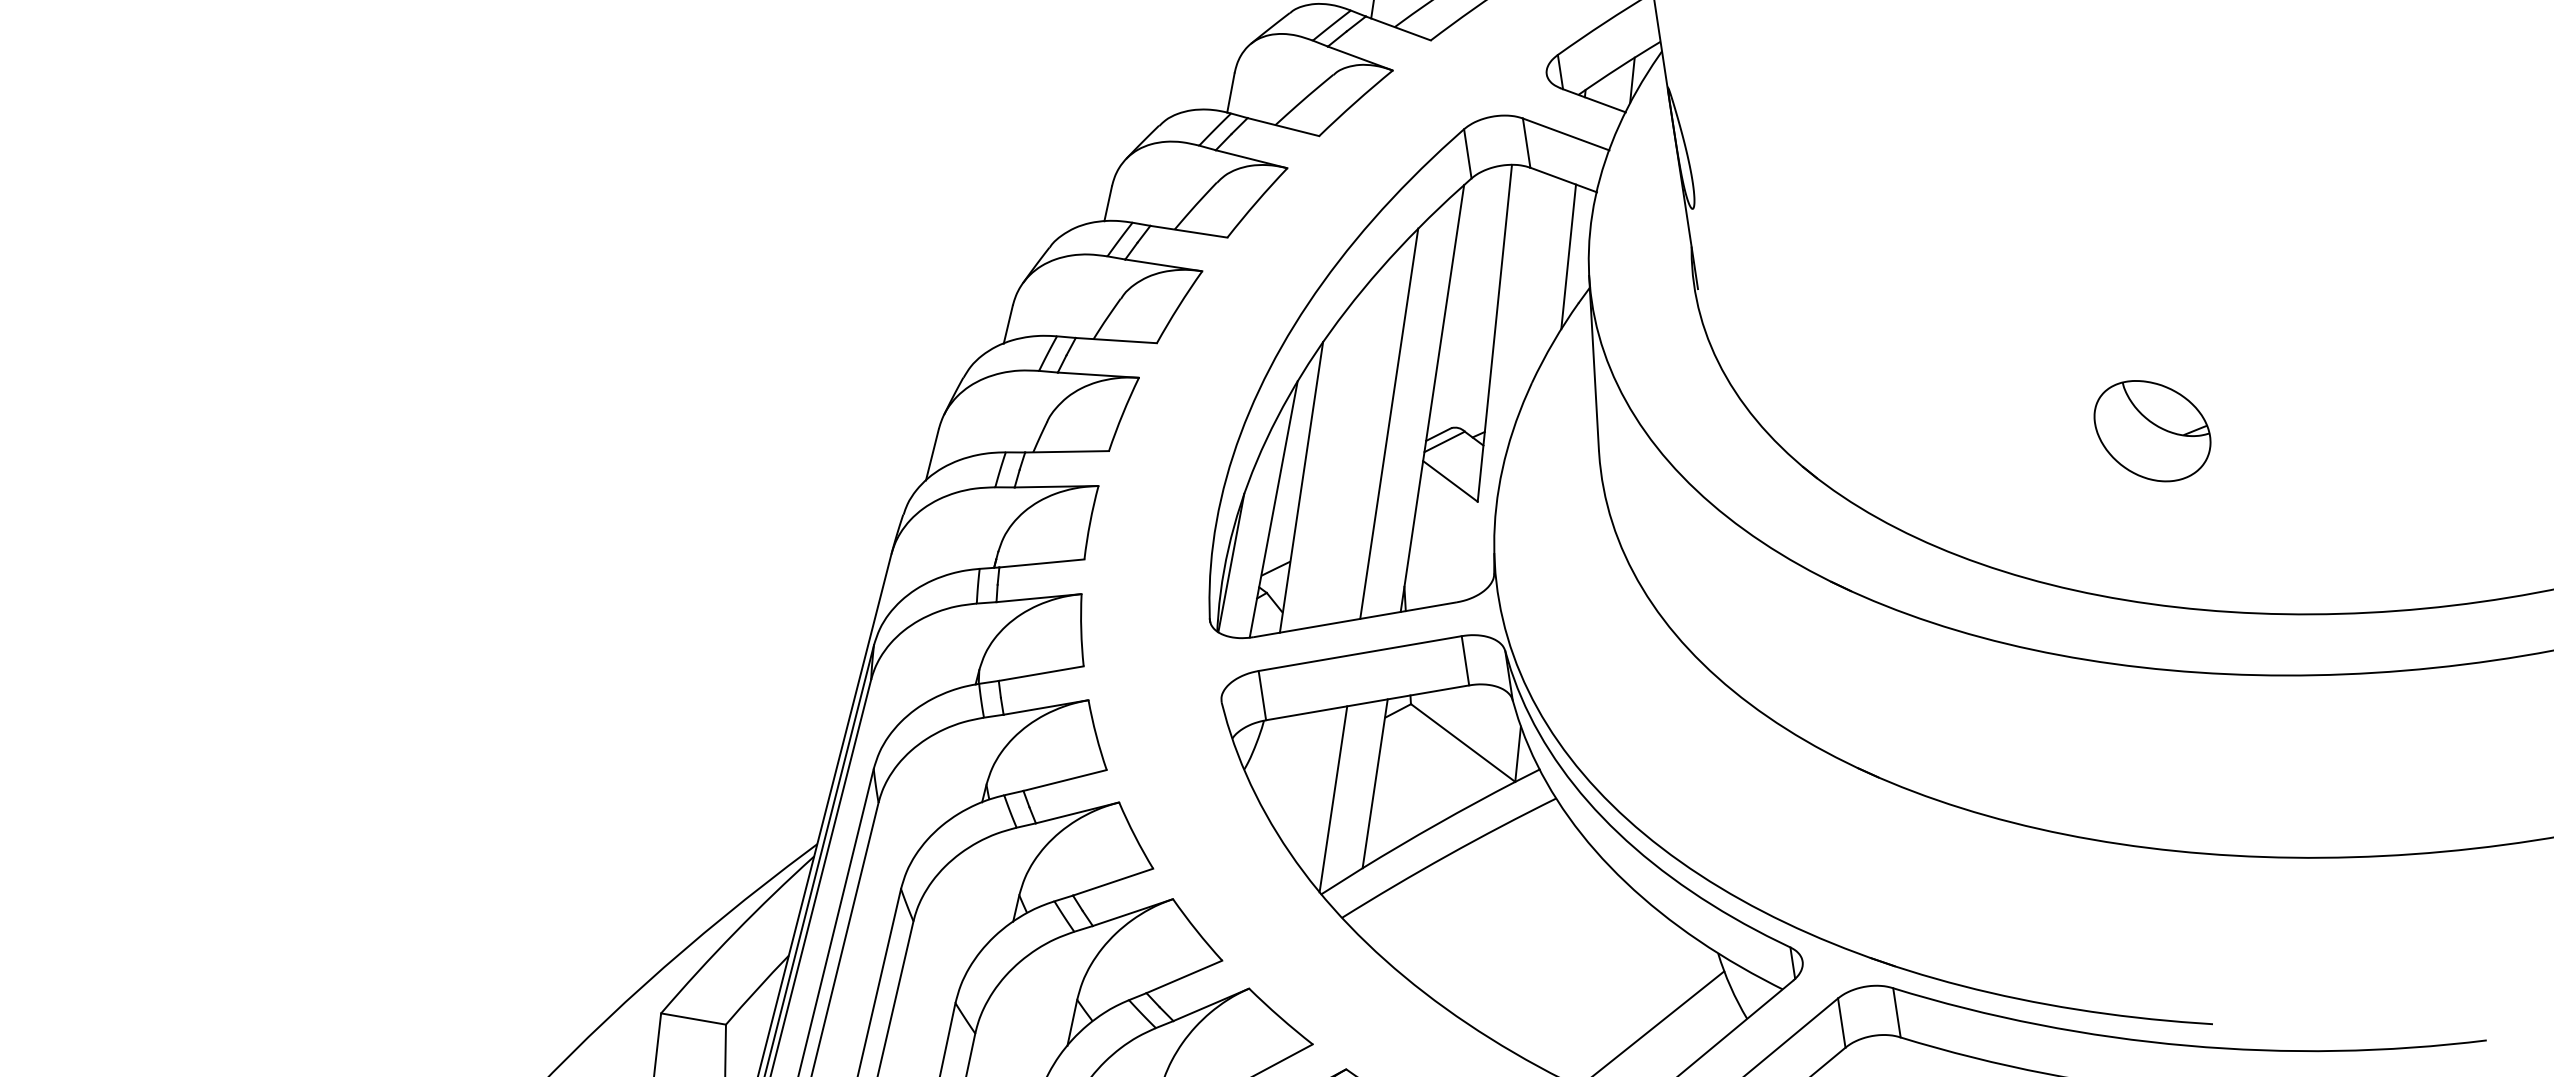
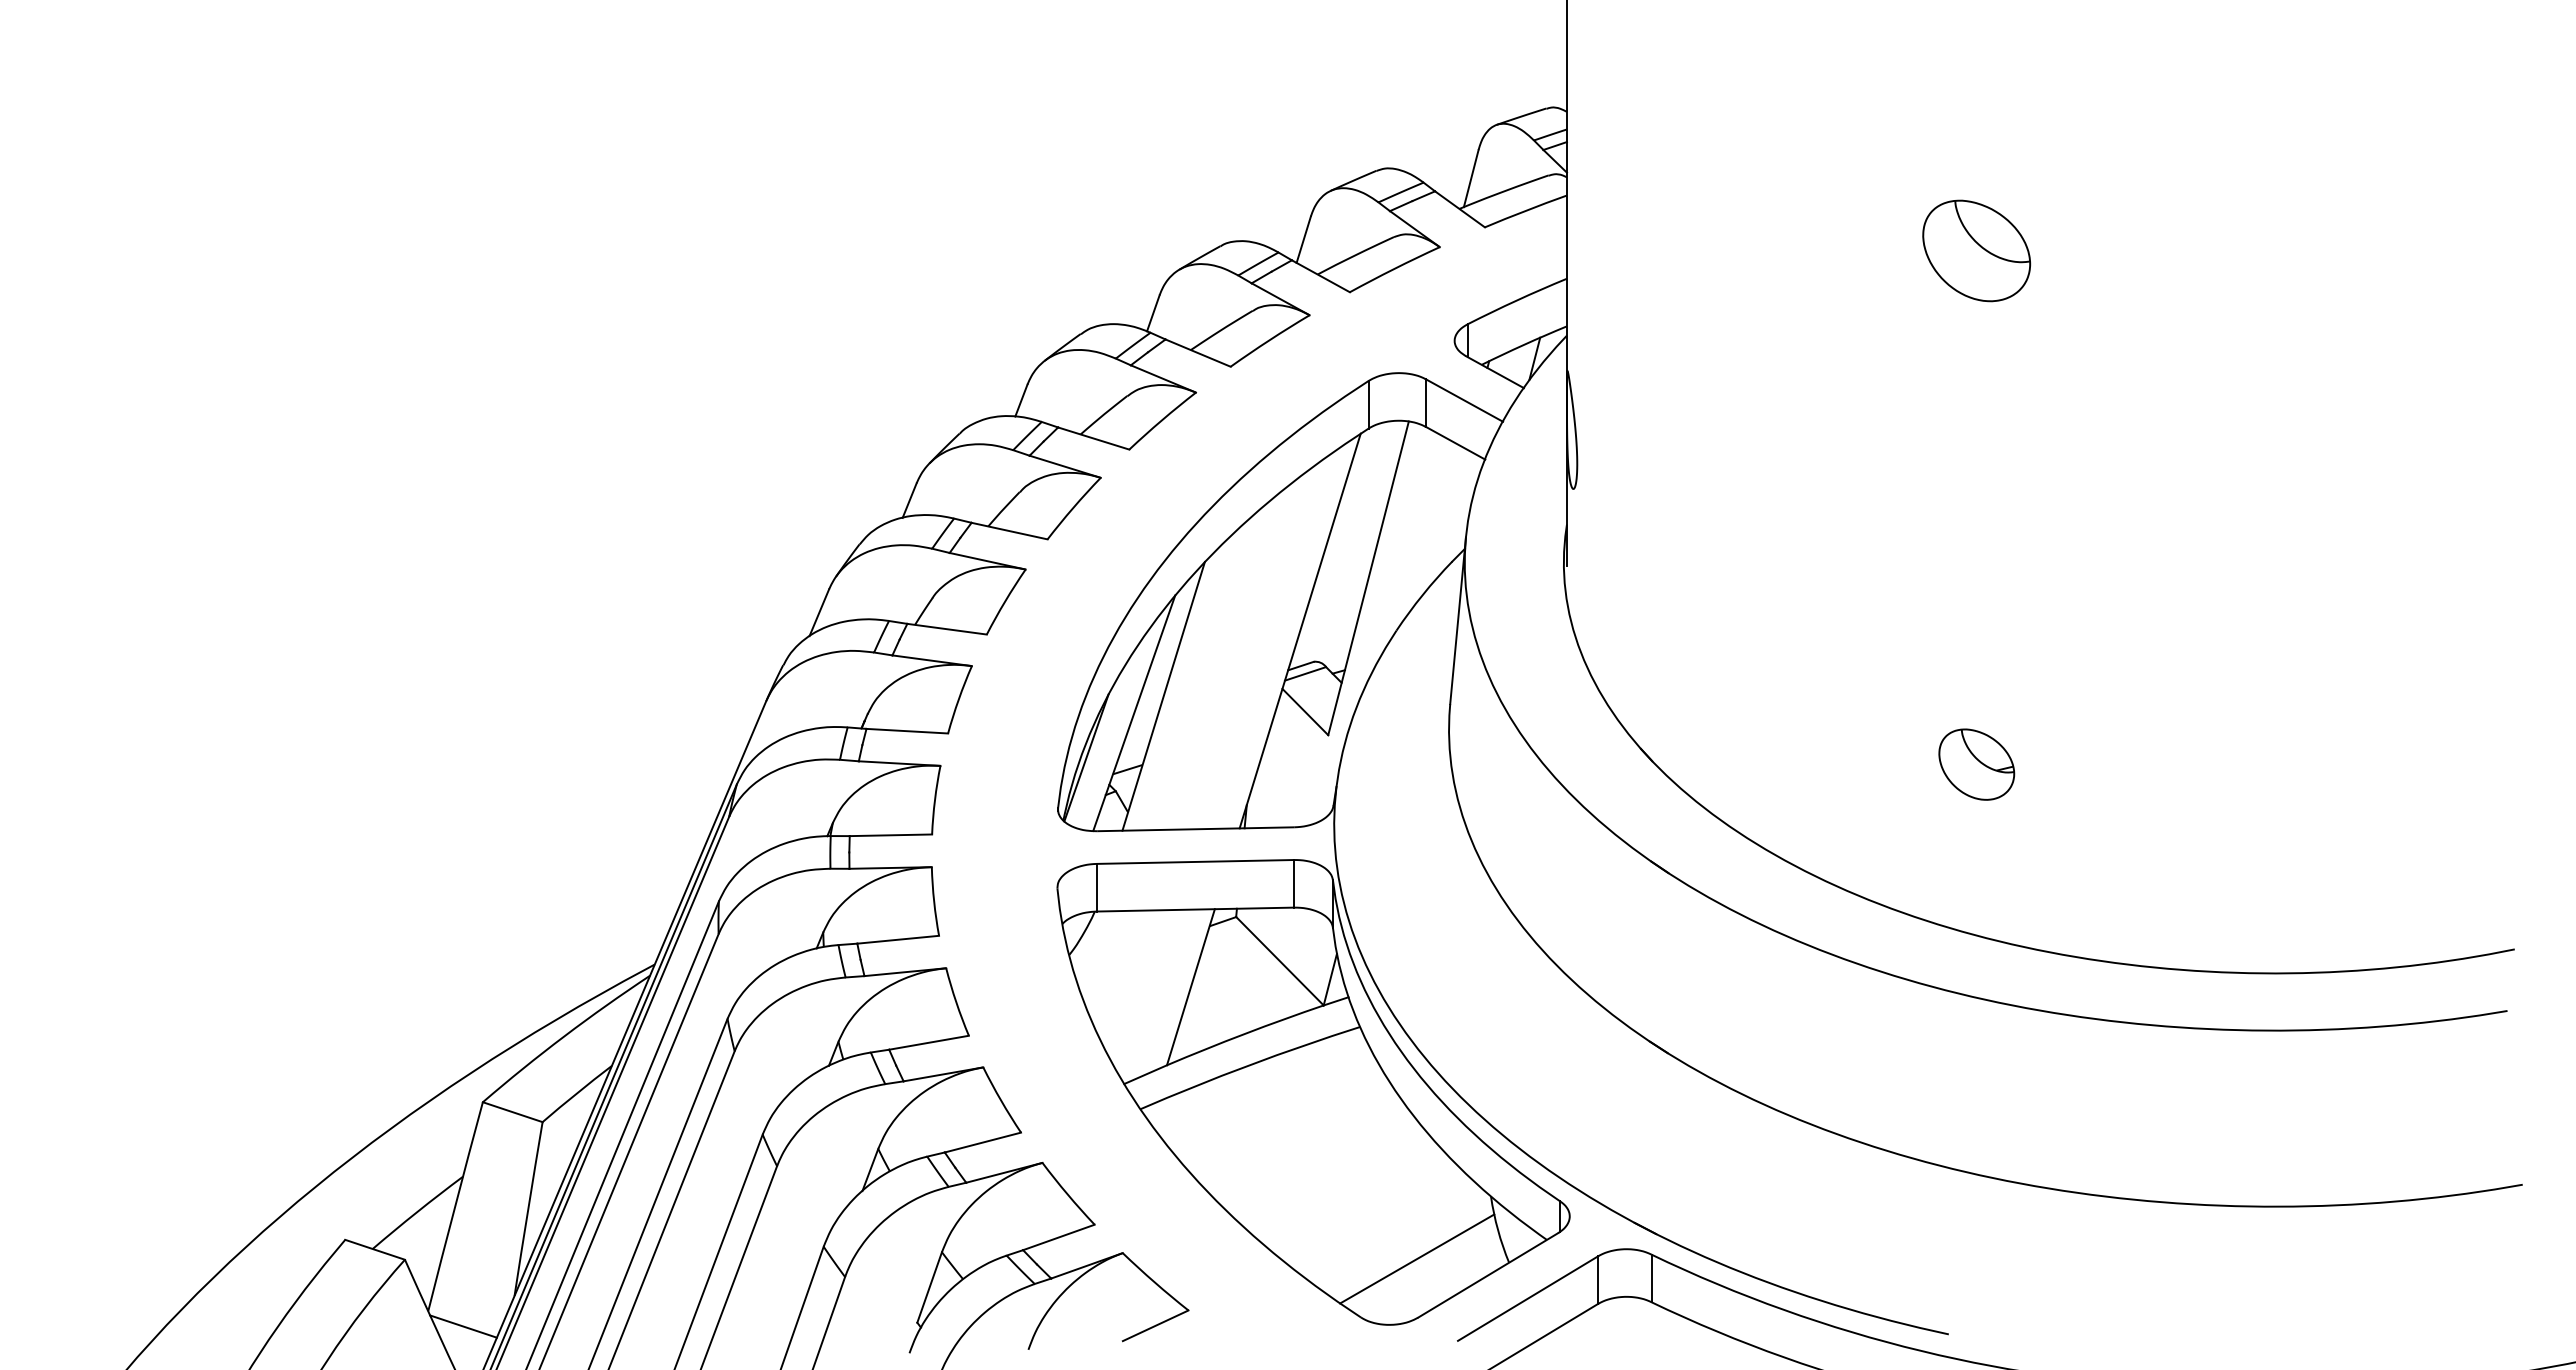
line: (1567, 256) -> (1448, 516), removed
line: (1388, 423) -> (1255, 648), removed
part: (2152, 430) -> (1976, 764), size x0.7
line: (1332, 798) -> (1148, 995), removed

